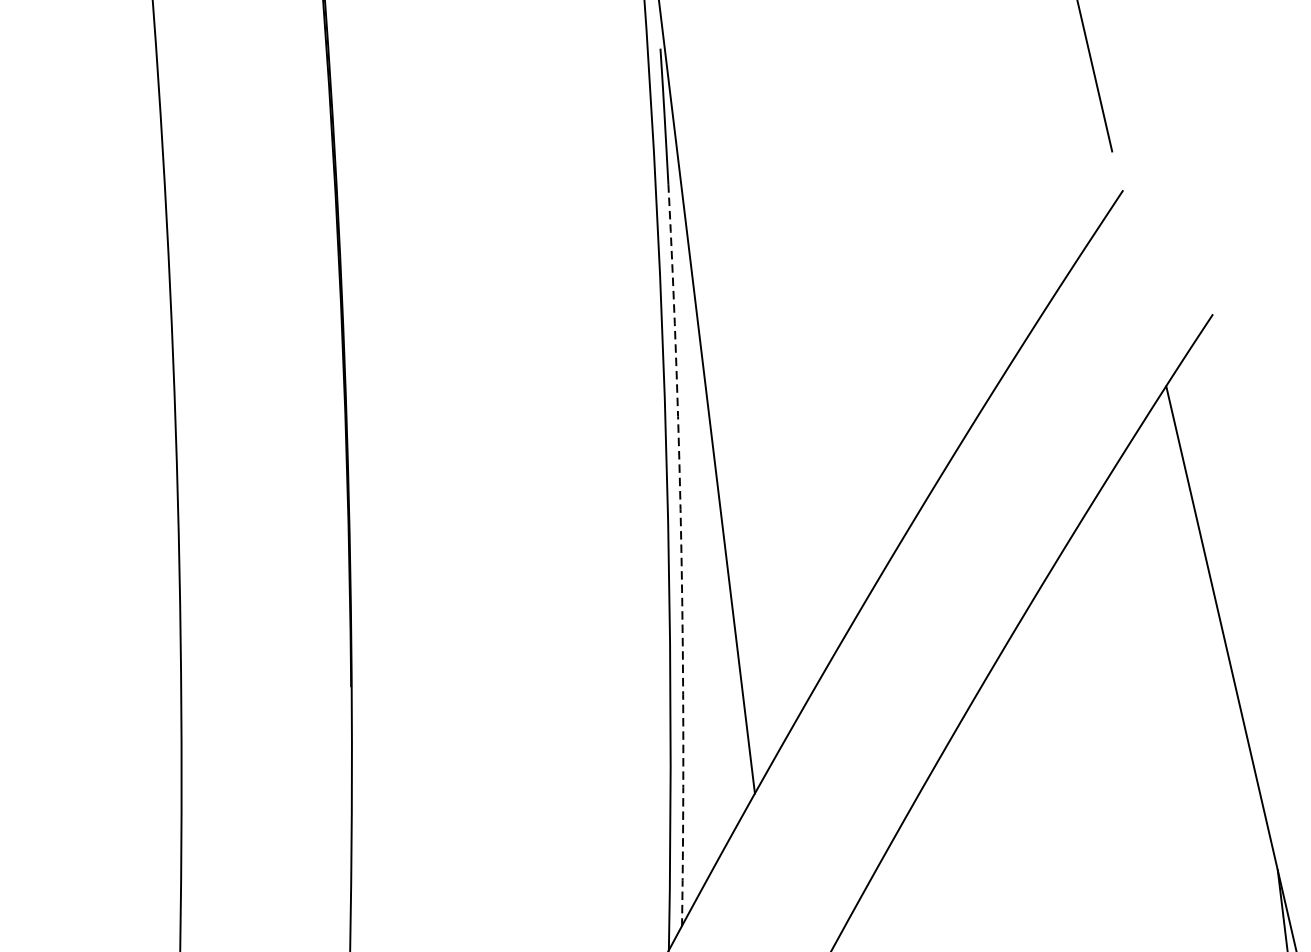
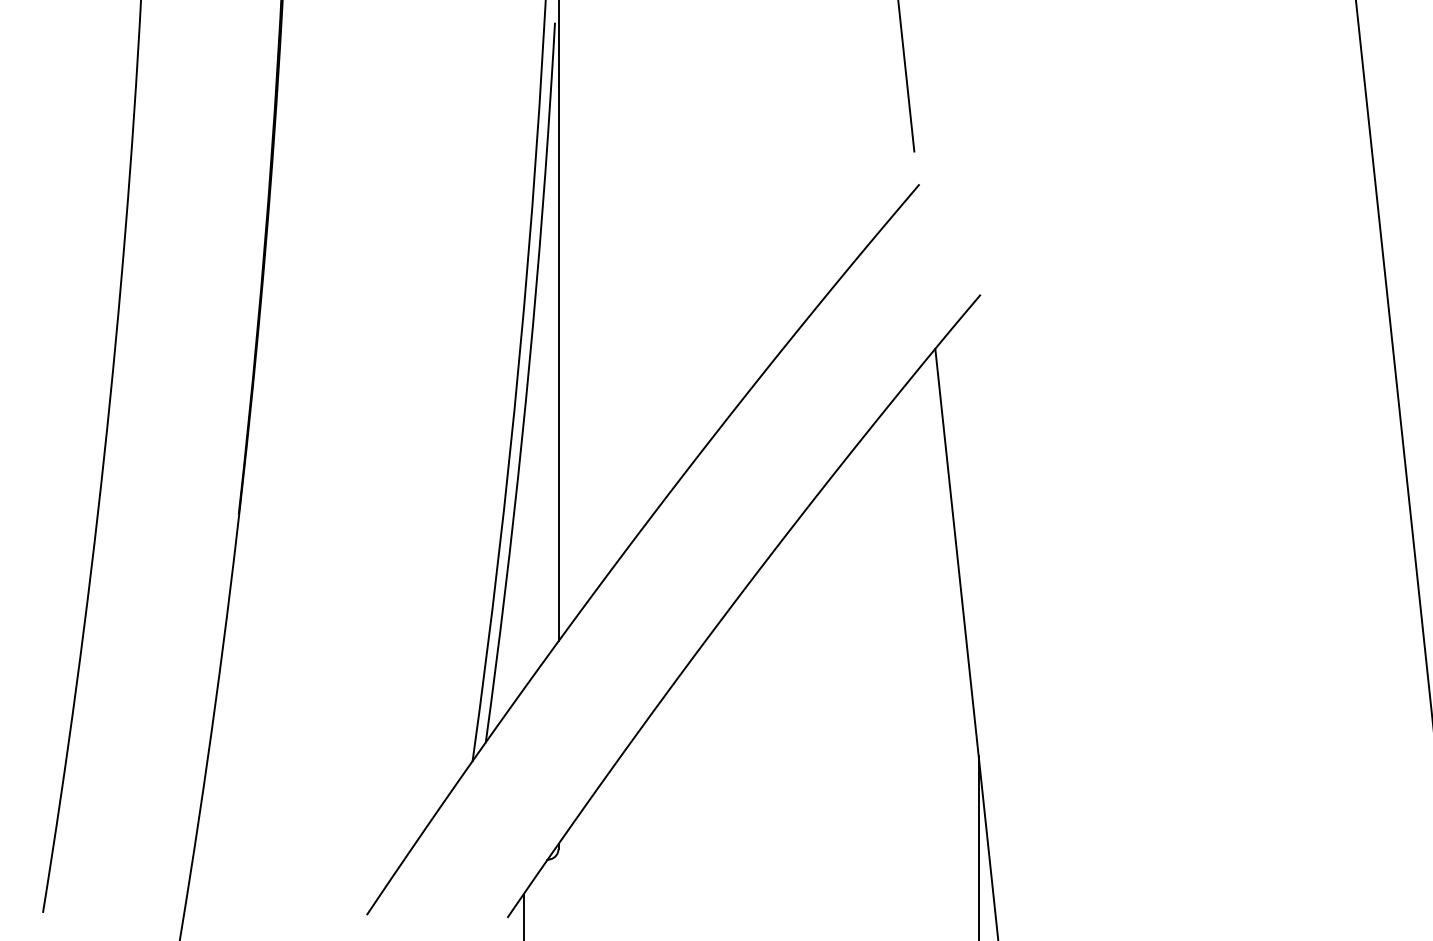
arc: (682, 555) -> (522, 439), dashed -> solid

